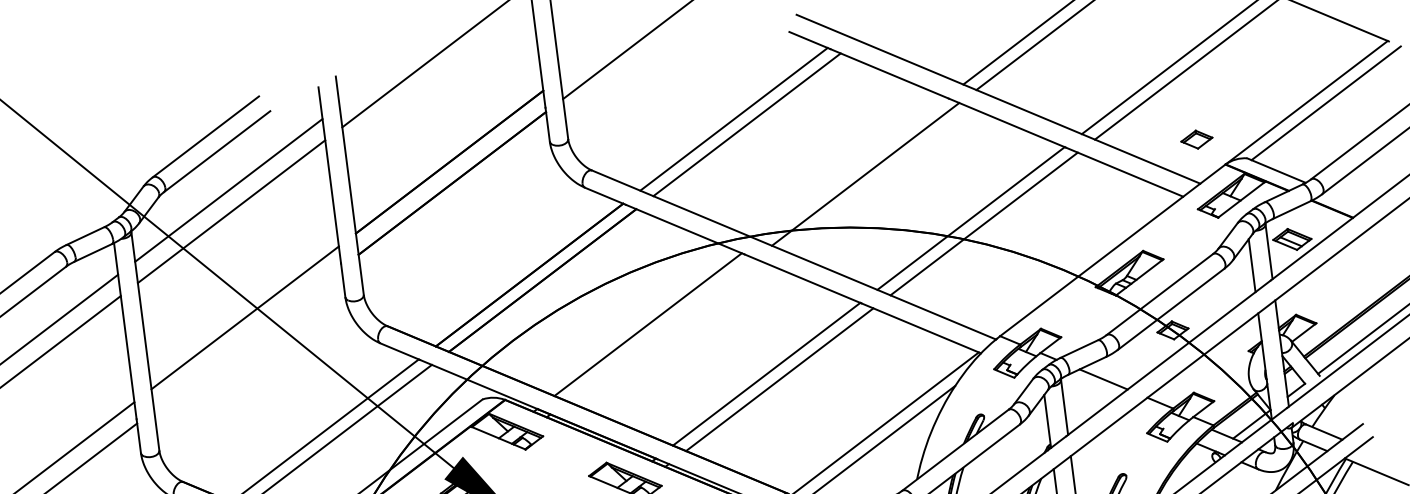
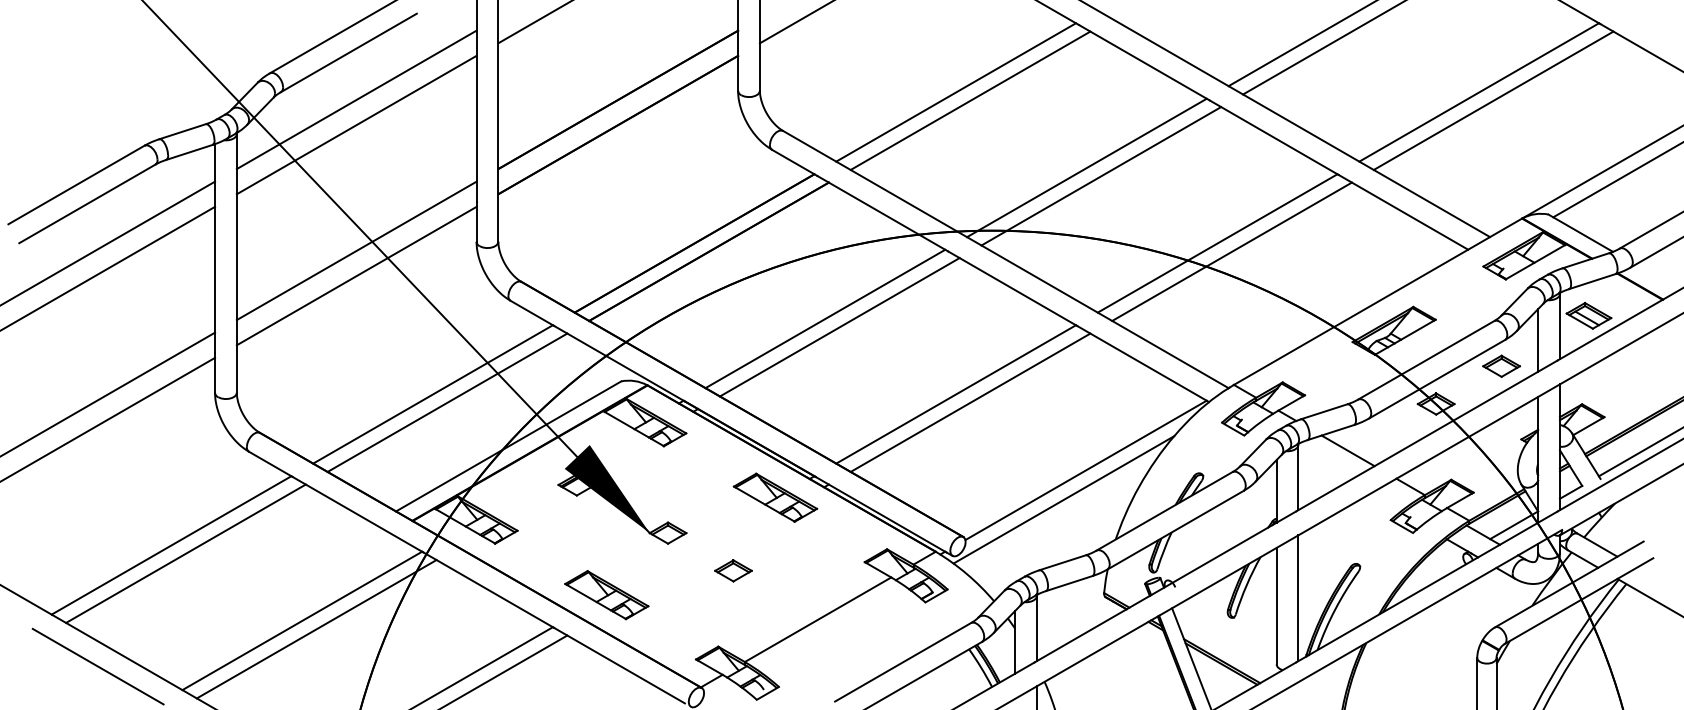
part: (1196, 139) -> (1501, 365), moved
line: (852, 168) -> (1086, 167), added
line: (660, 330) -> (839, 327), added
line: (247, 338) -> (356, 275), added

